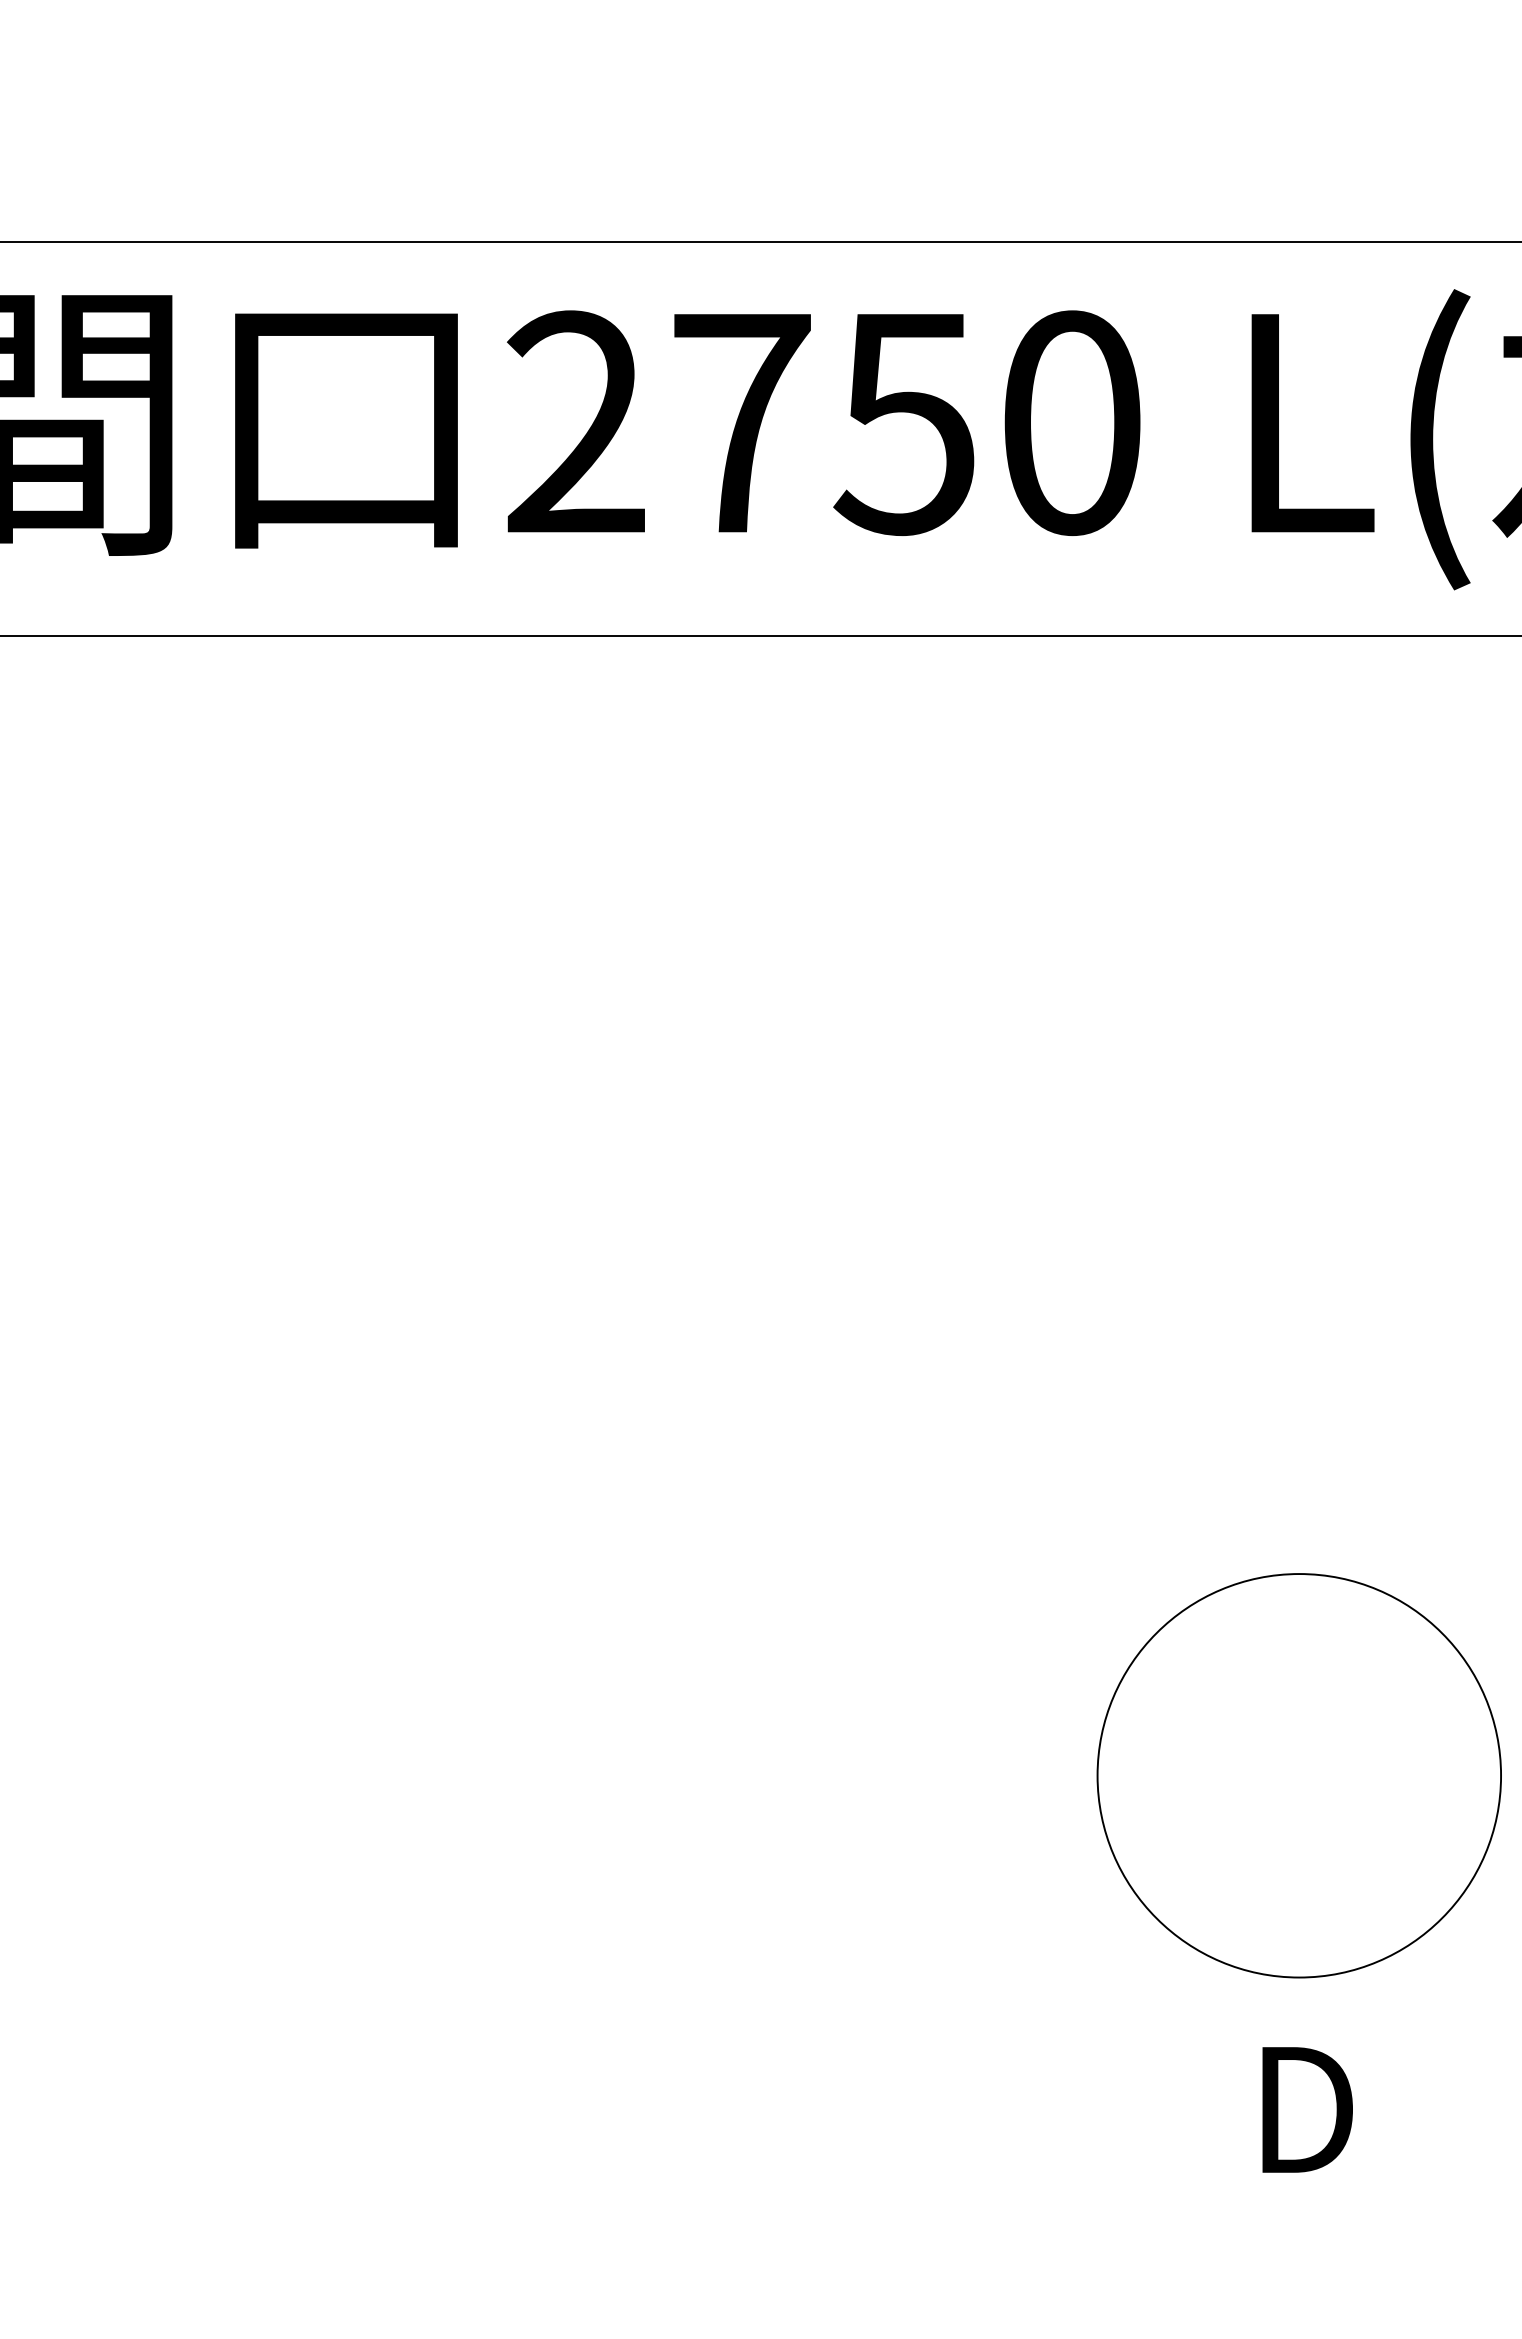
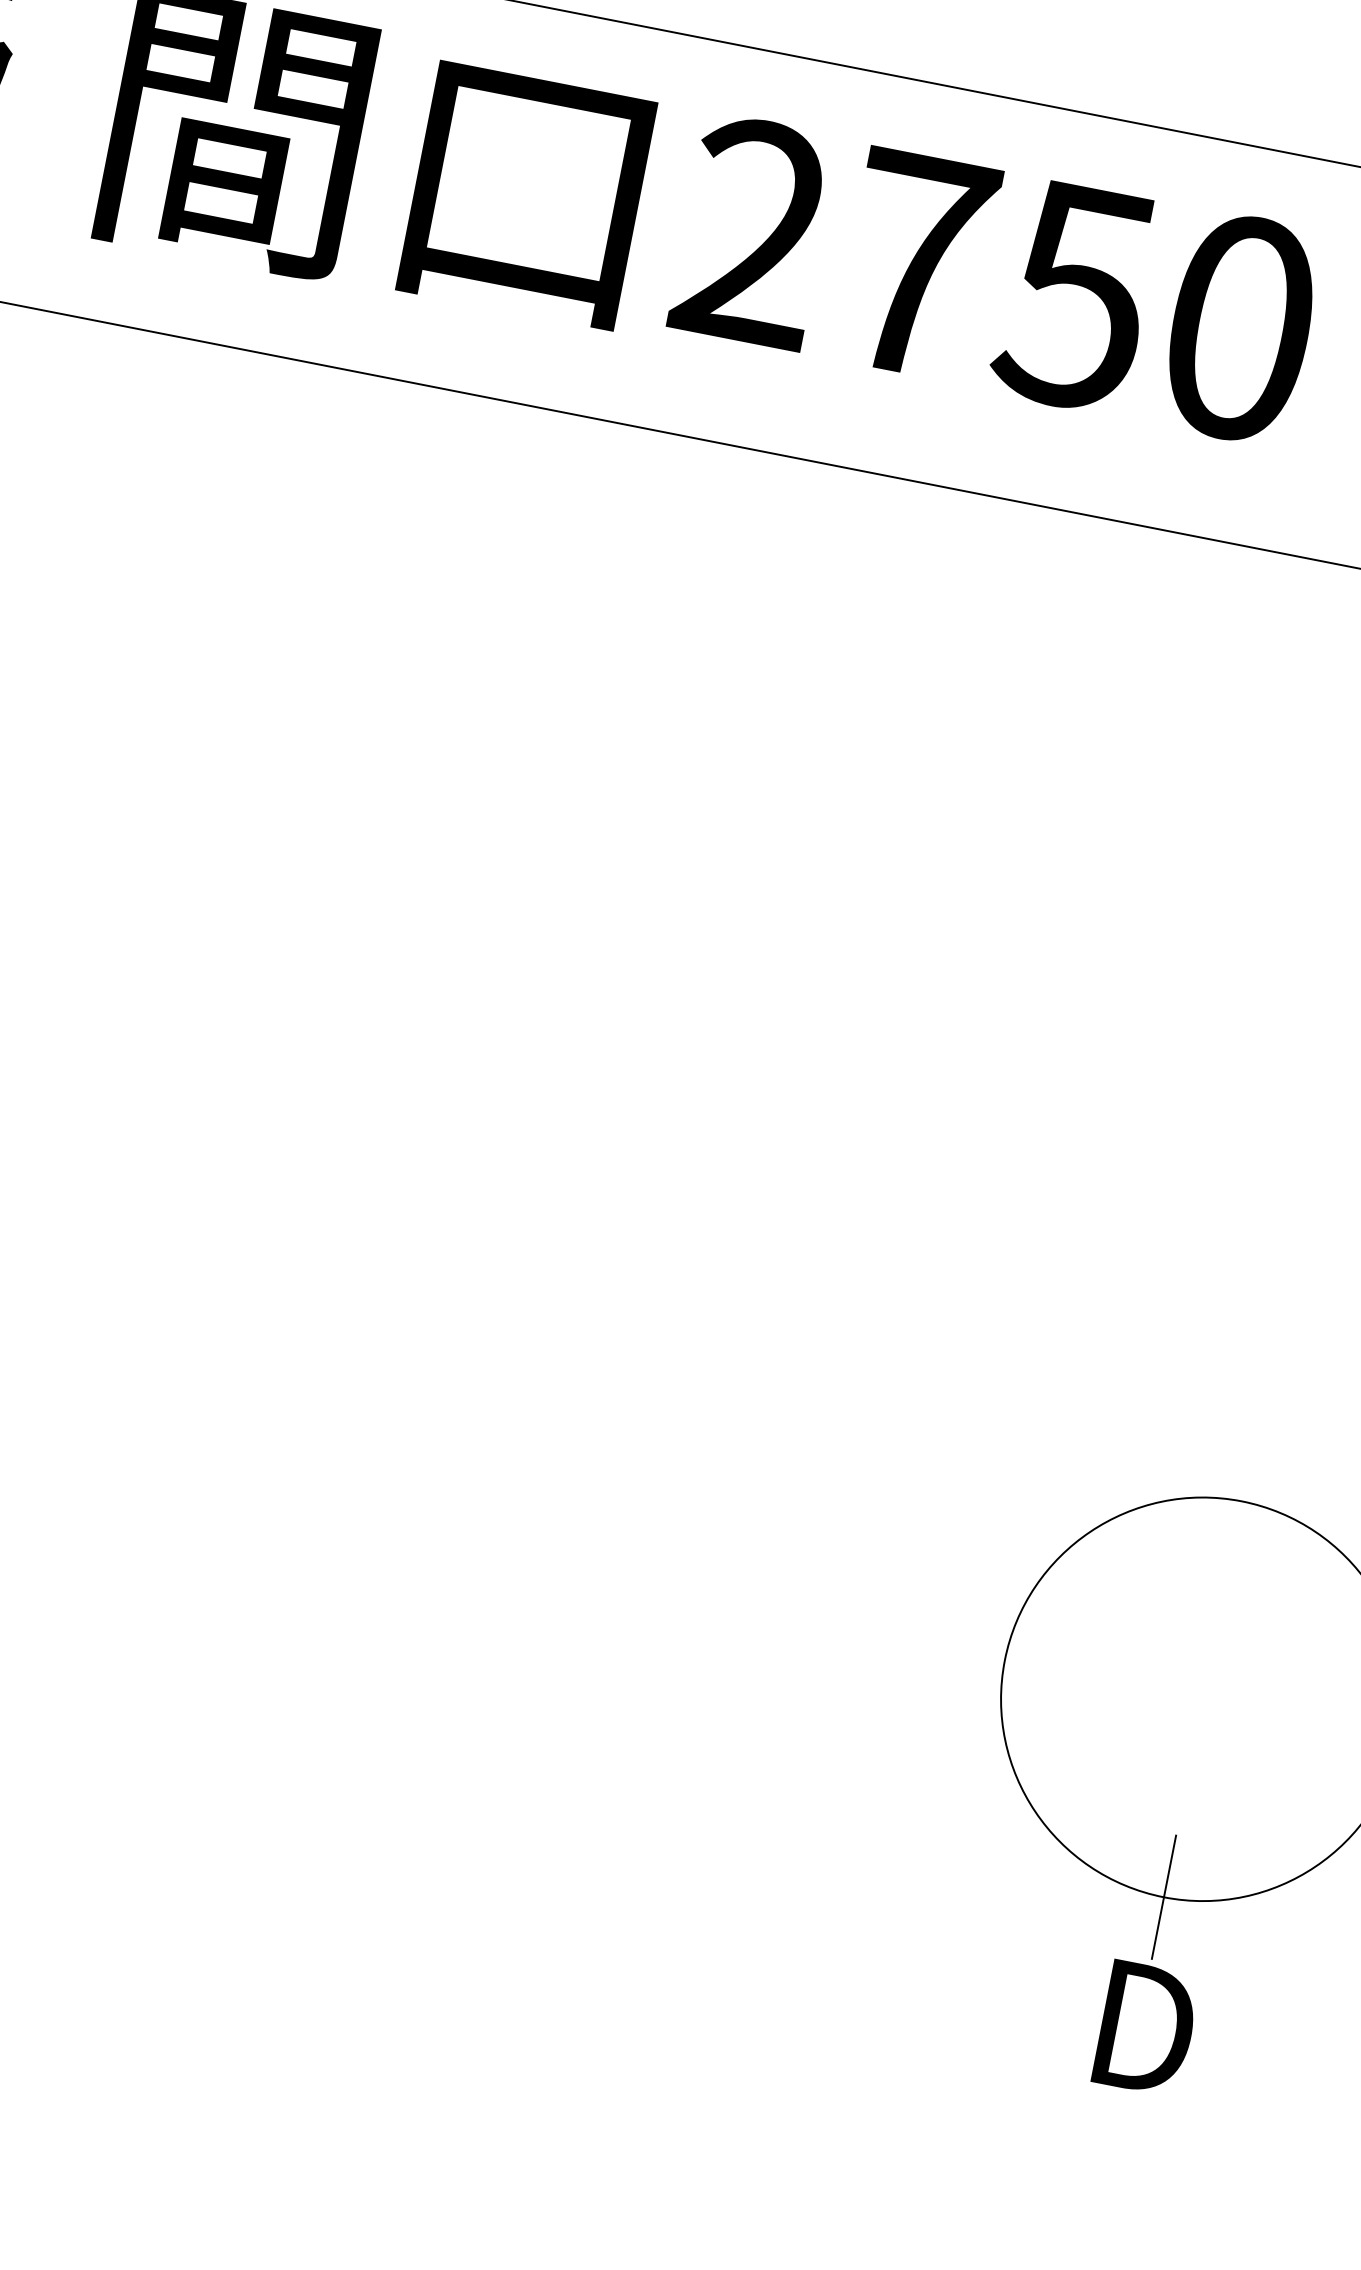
line: (1299, 1977) -> (1164, 1897), added

